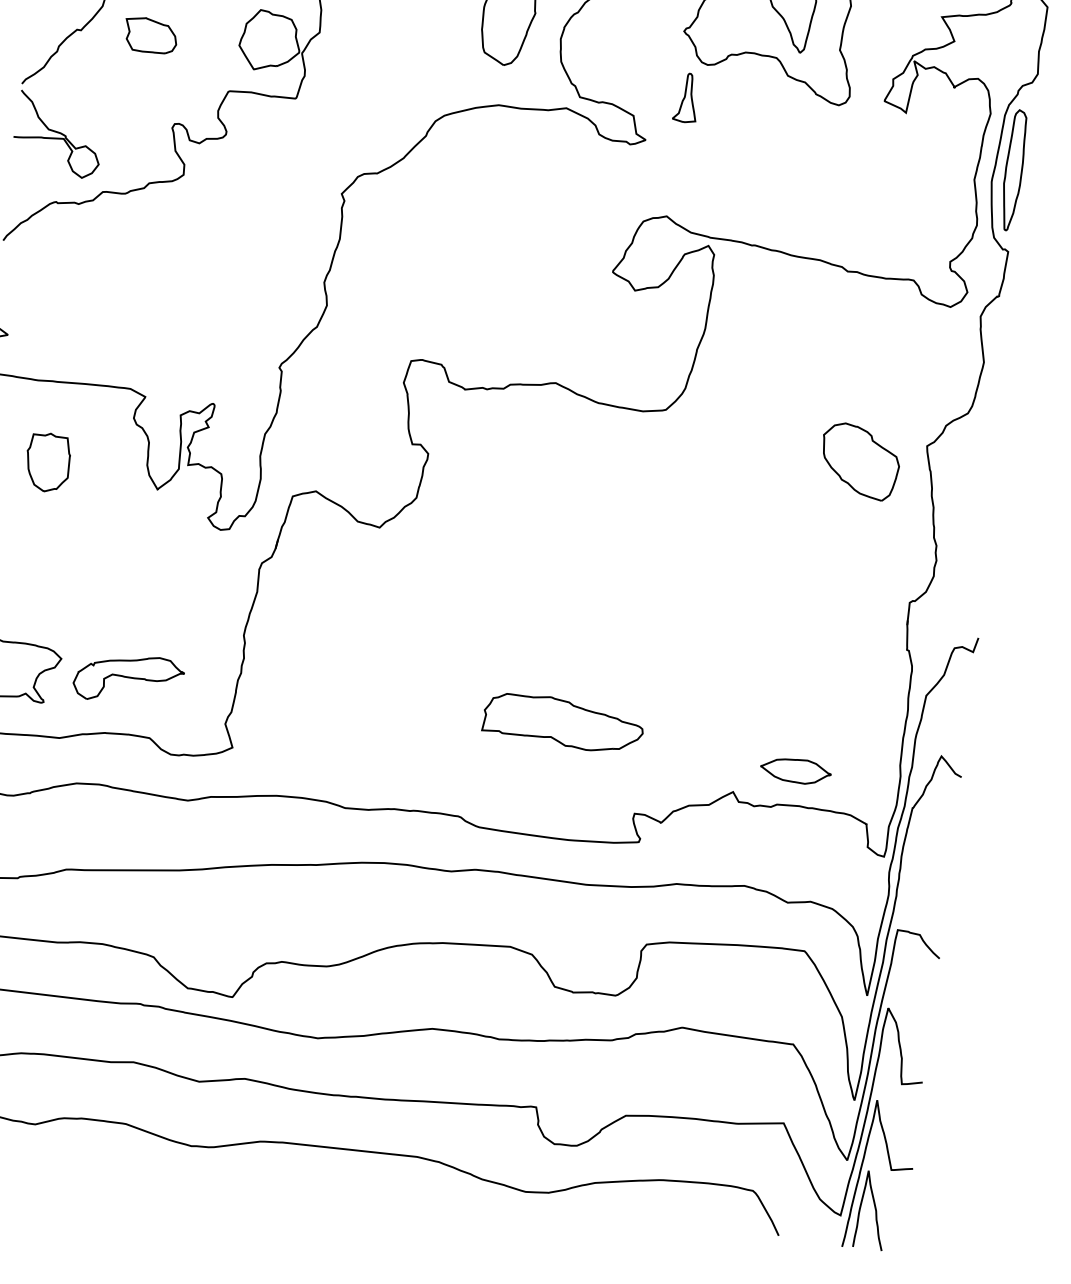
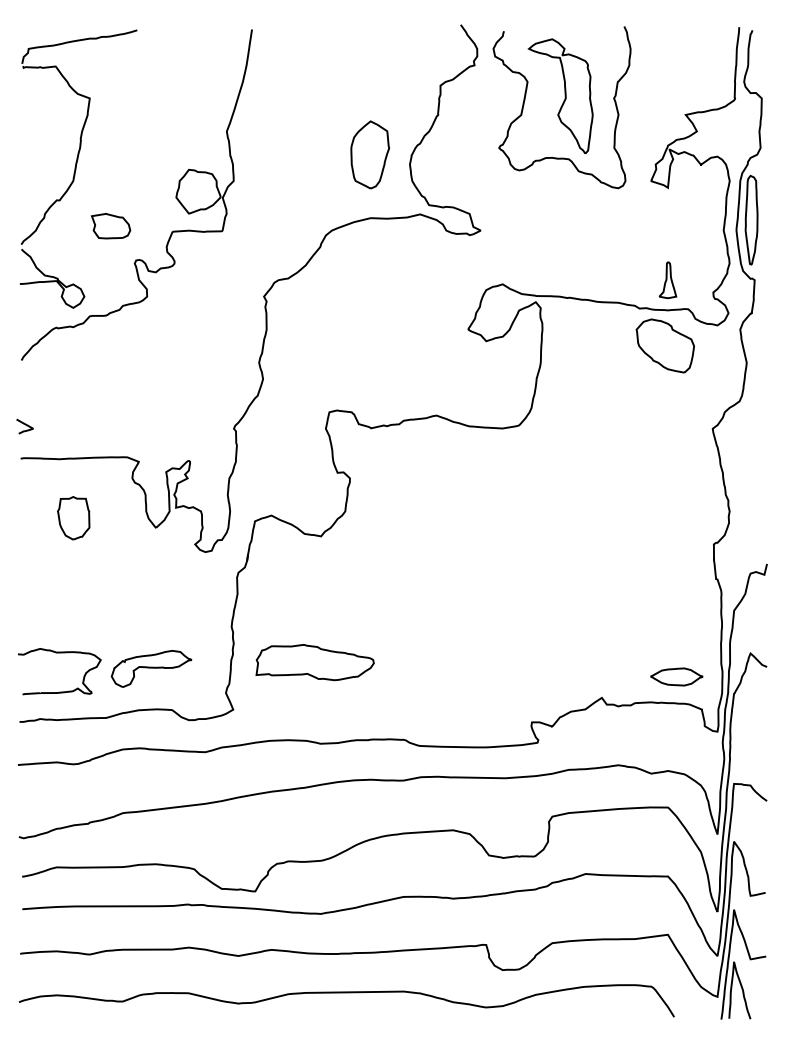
part: (150, 36) -> (110, 226), moved
part: (686, 96) -> (667, 279), moved
part: (859, 460) -> (664, 345), moved
part: (562, 722) -> (314, 662), moved
part: (795, 770) -> (676, 676), moved

